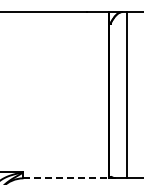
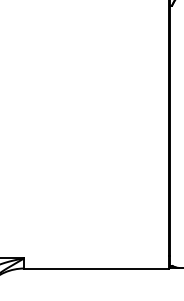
line: (66, 178) -> (97, 268), dashed -> solid

